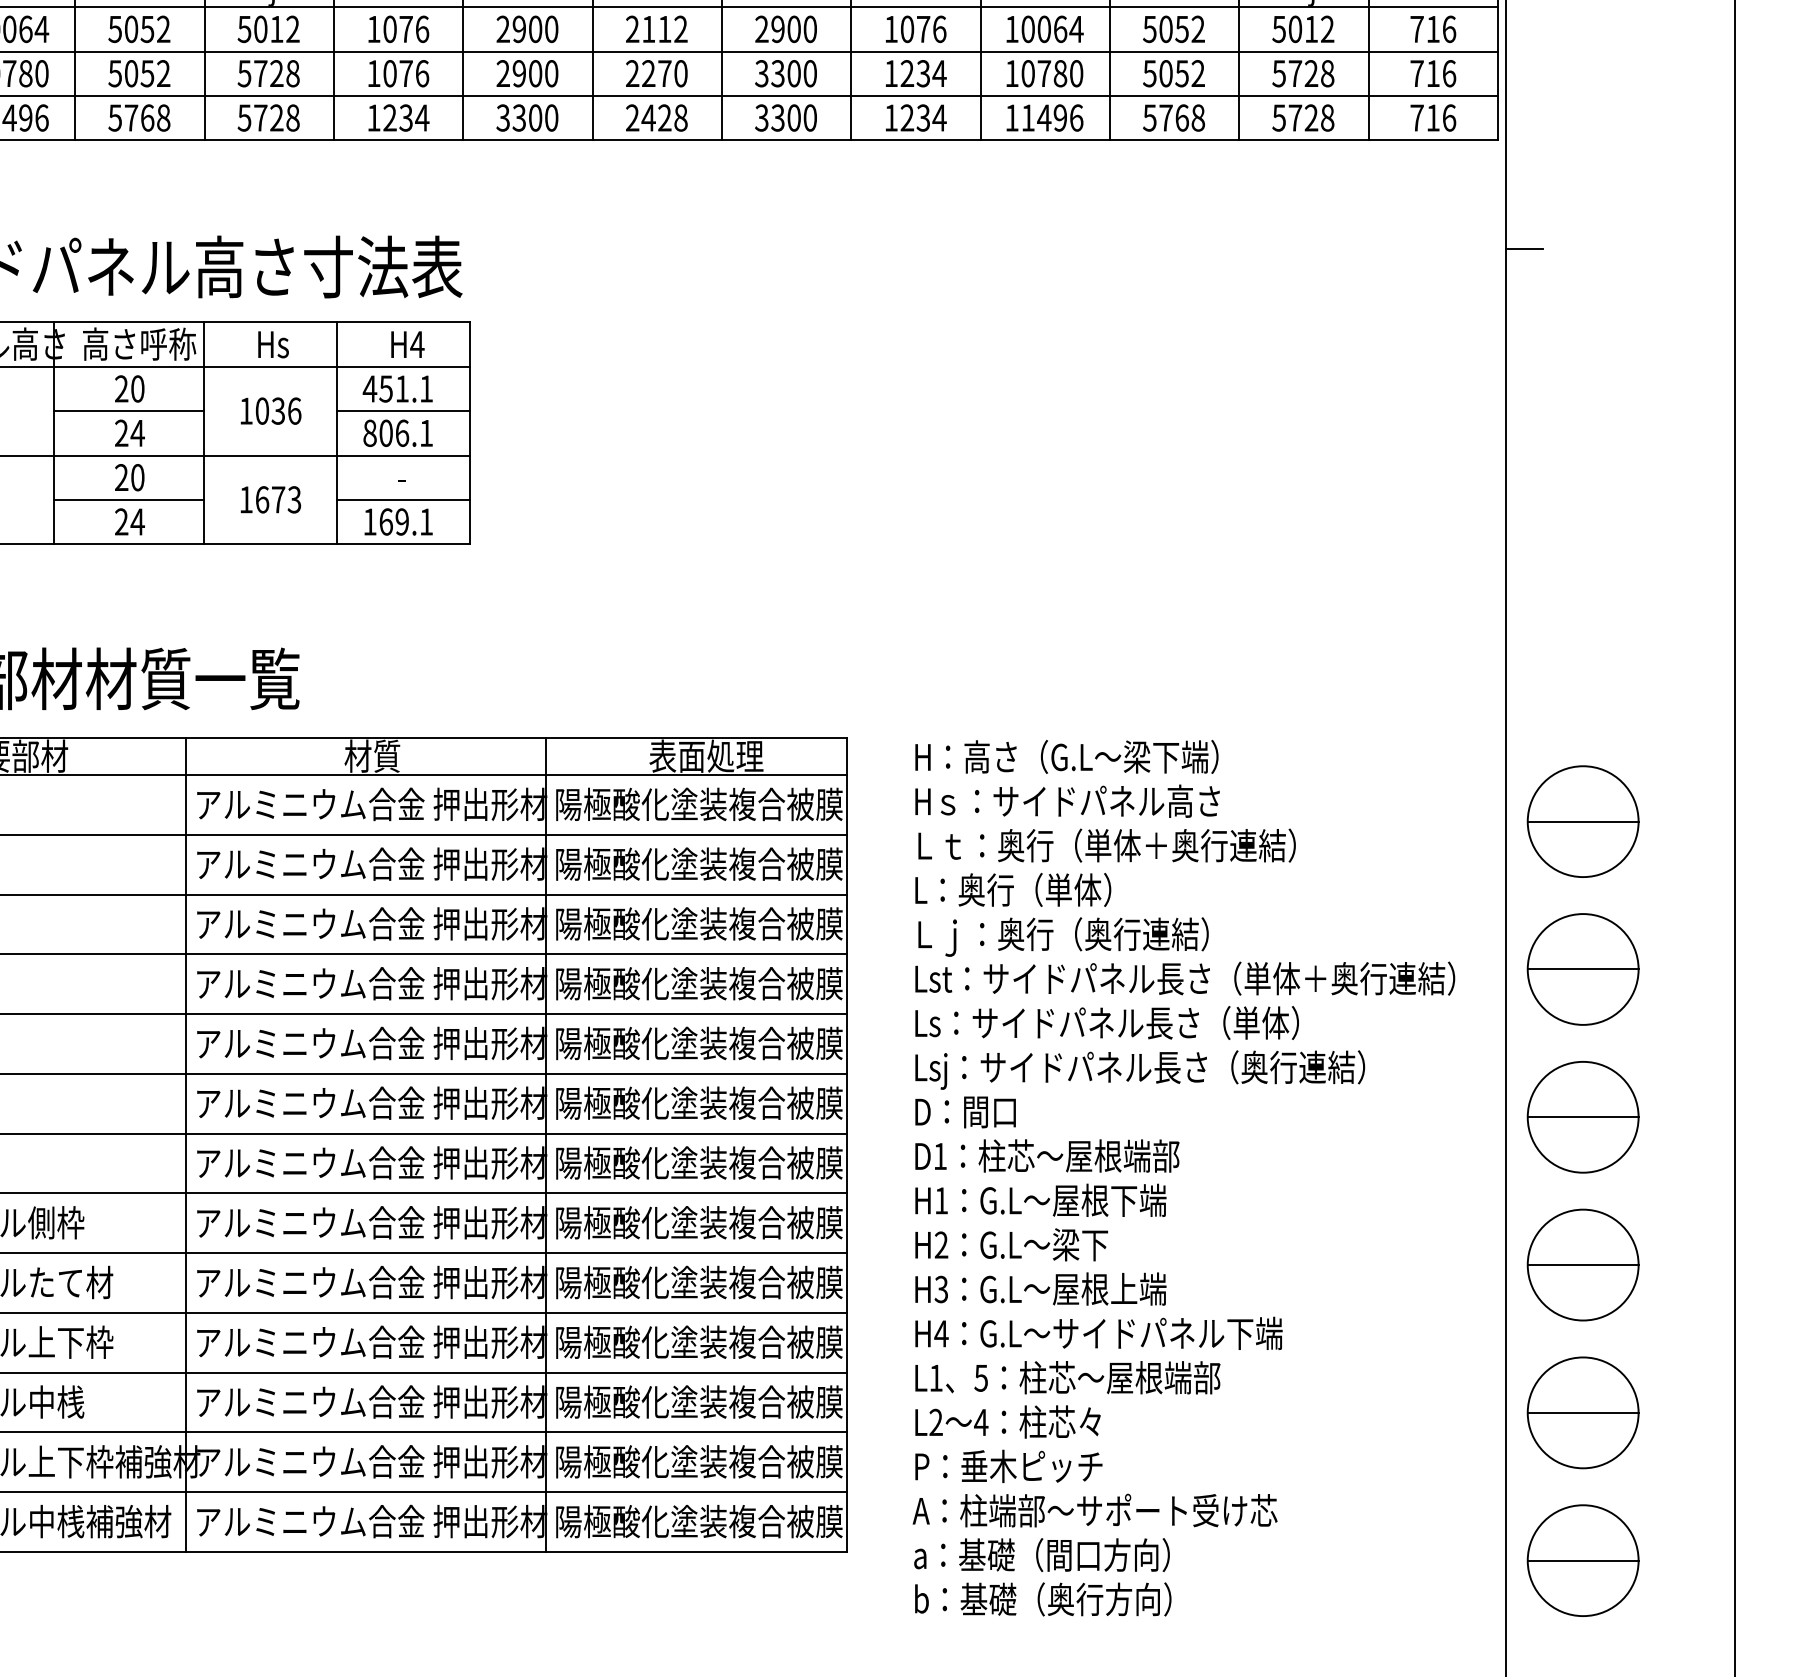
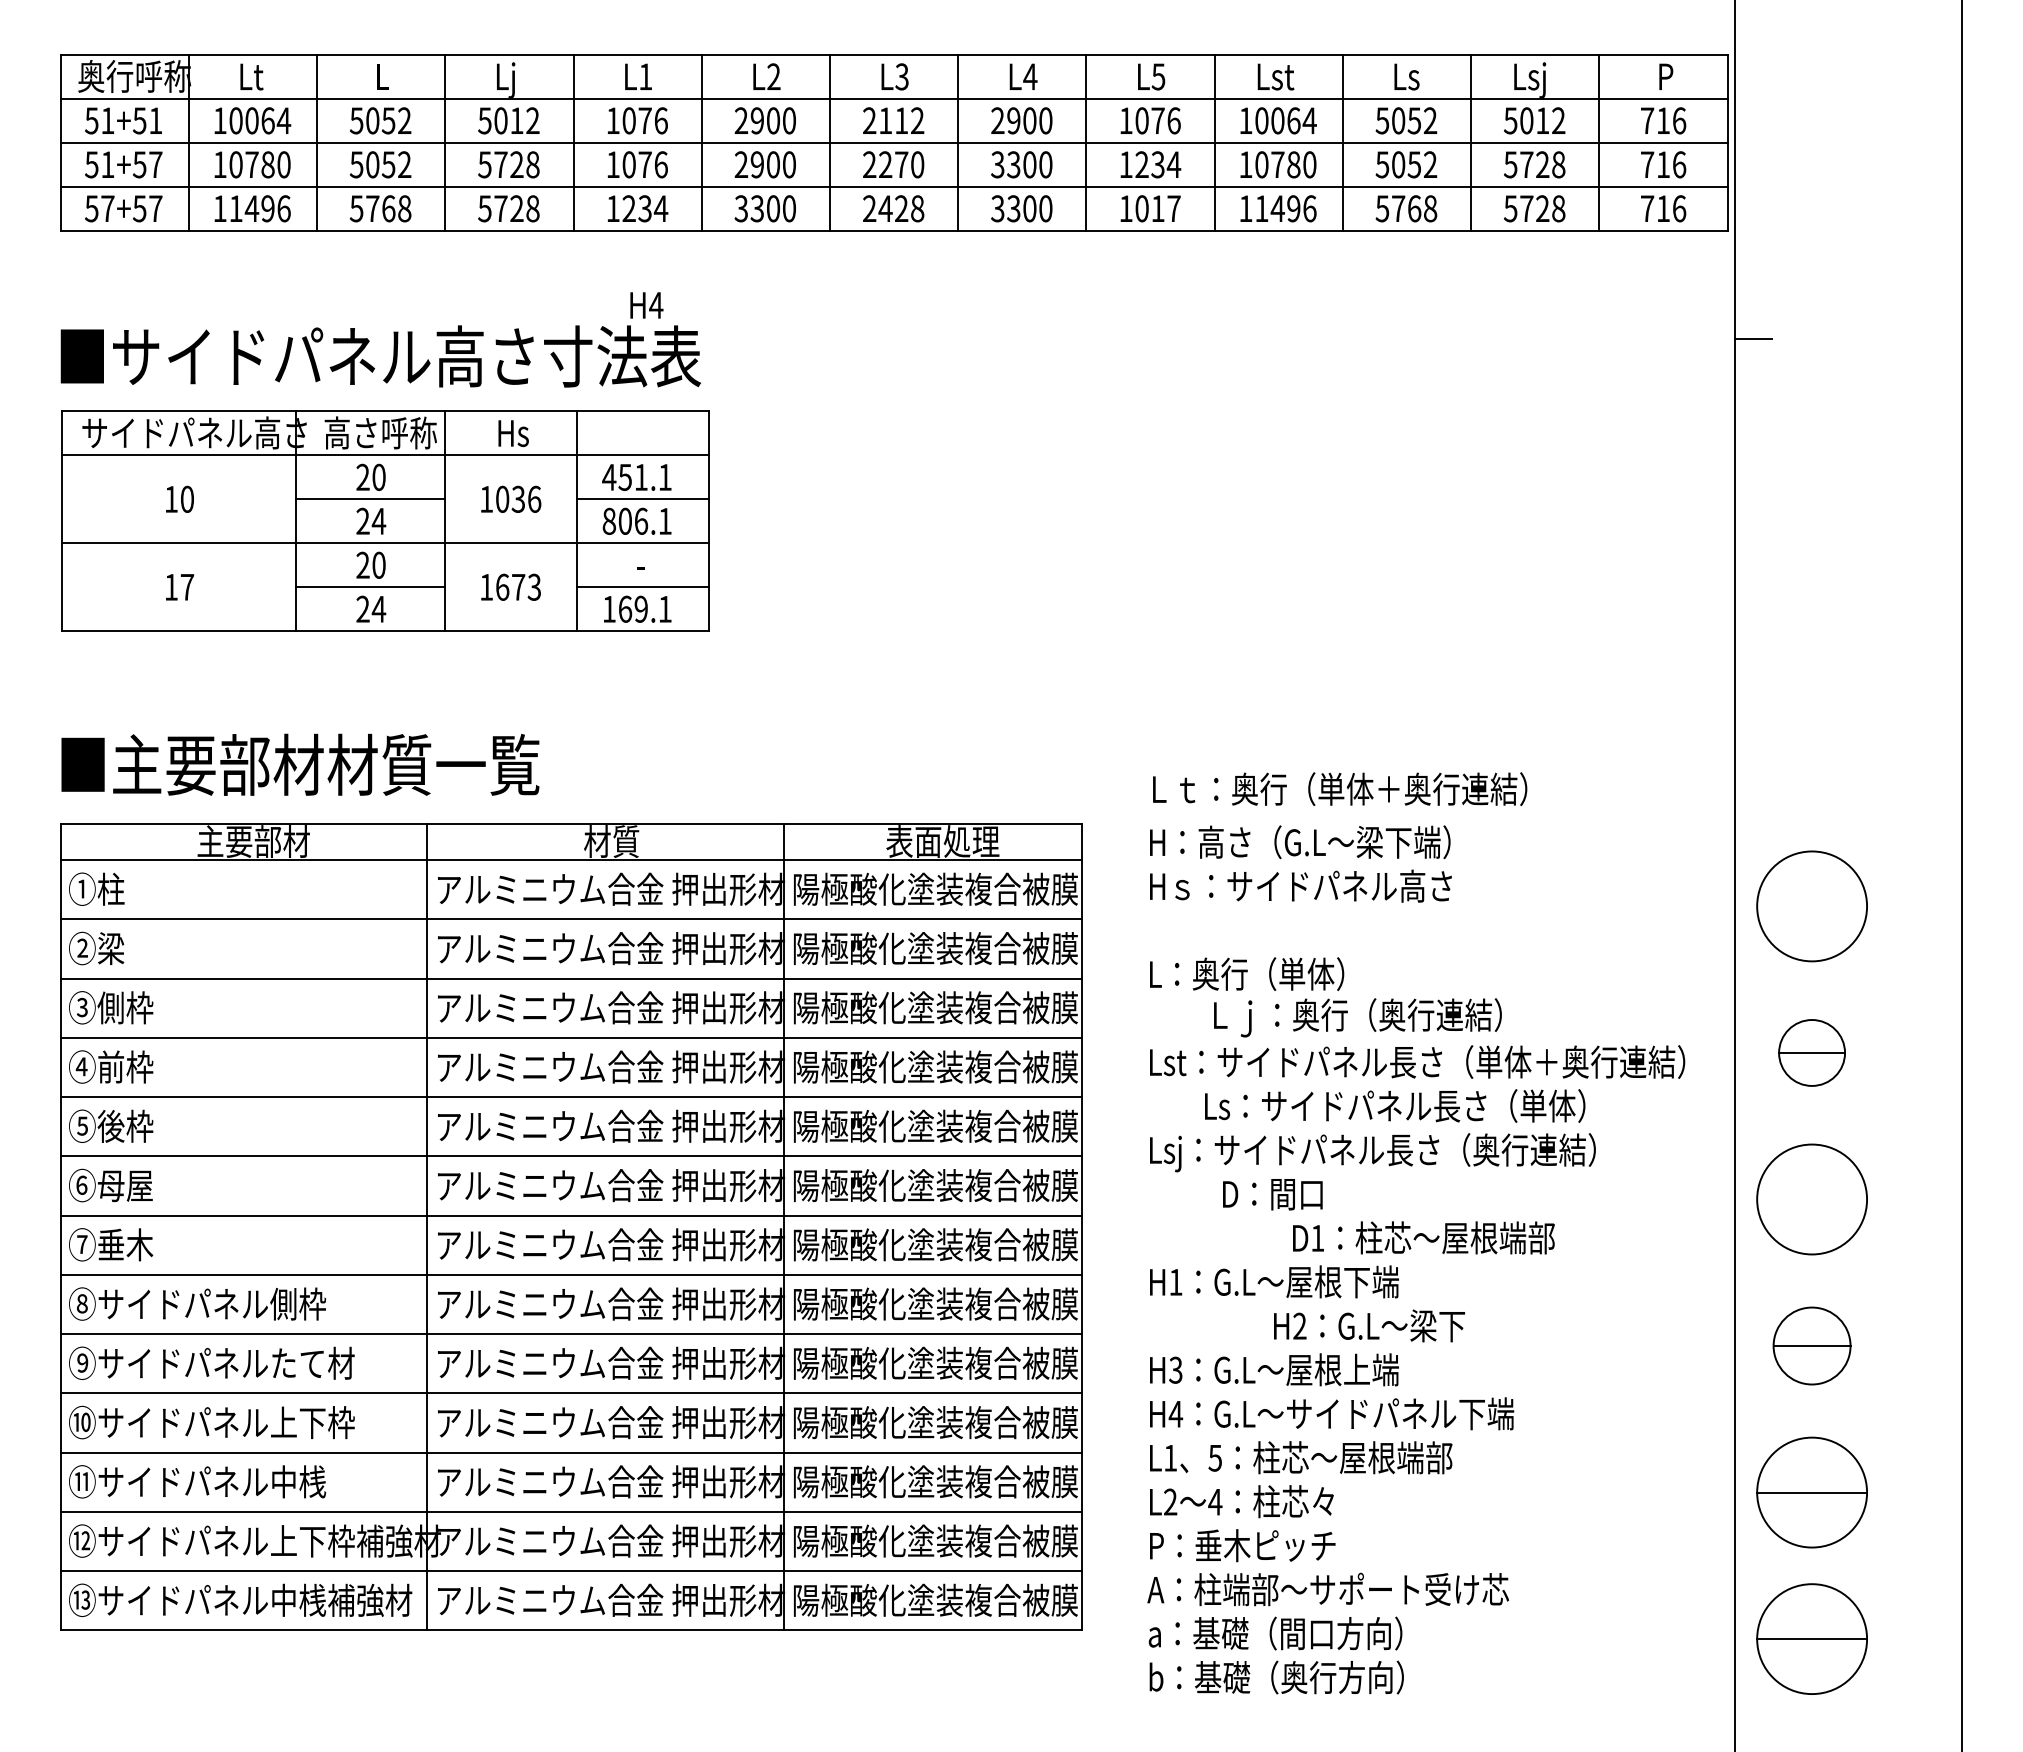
text: (923, 117) -> (1158, 208), 1234 -> 1017
text: (407, 344) -> (646, 305), moved
line: (1583, 821) -> (1812, 906), removed
text: (1107, 844) -> (1340, 788), moved
text: (1063, 936) -> (1357, 1017), moved
part: (1582, 969) -> (1811, 1052), size x0.6
text: (1107, 1022) -> (1395, 1105), moved
text: (965, 1112) -> (1272, 1194), moved
line: (1583, 1117) -> (1812, 1199), removed
text: (1046, 1155) -> (1423, 1237), moved
text: (1011, 1244) -> (1369, 1325), moved
part: (1582, 1264) -> (1811, 1345), size x0.7

